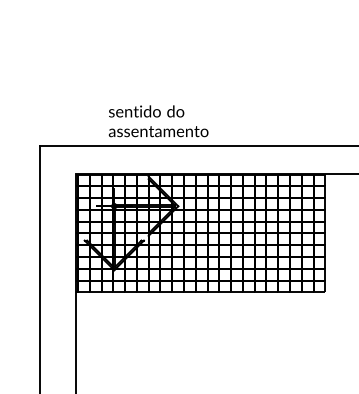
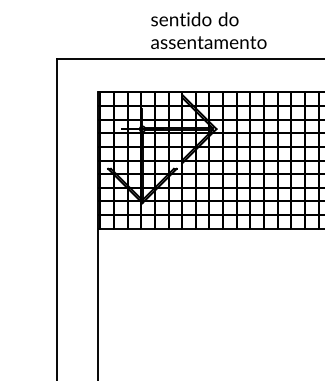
text: (158, 121) -> (208, 30), moved

